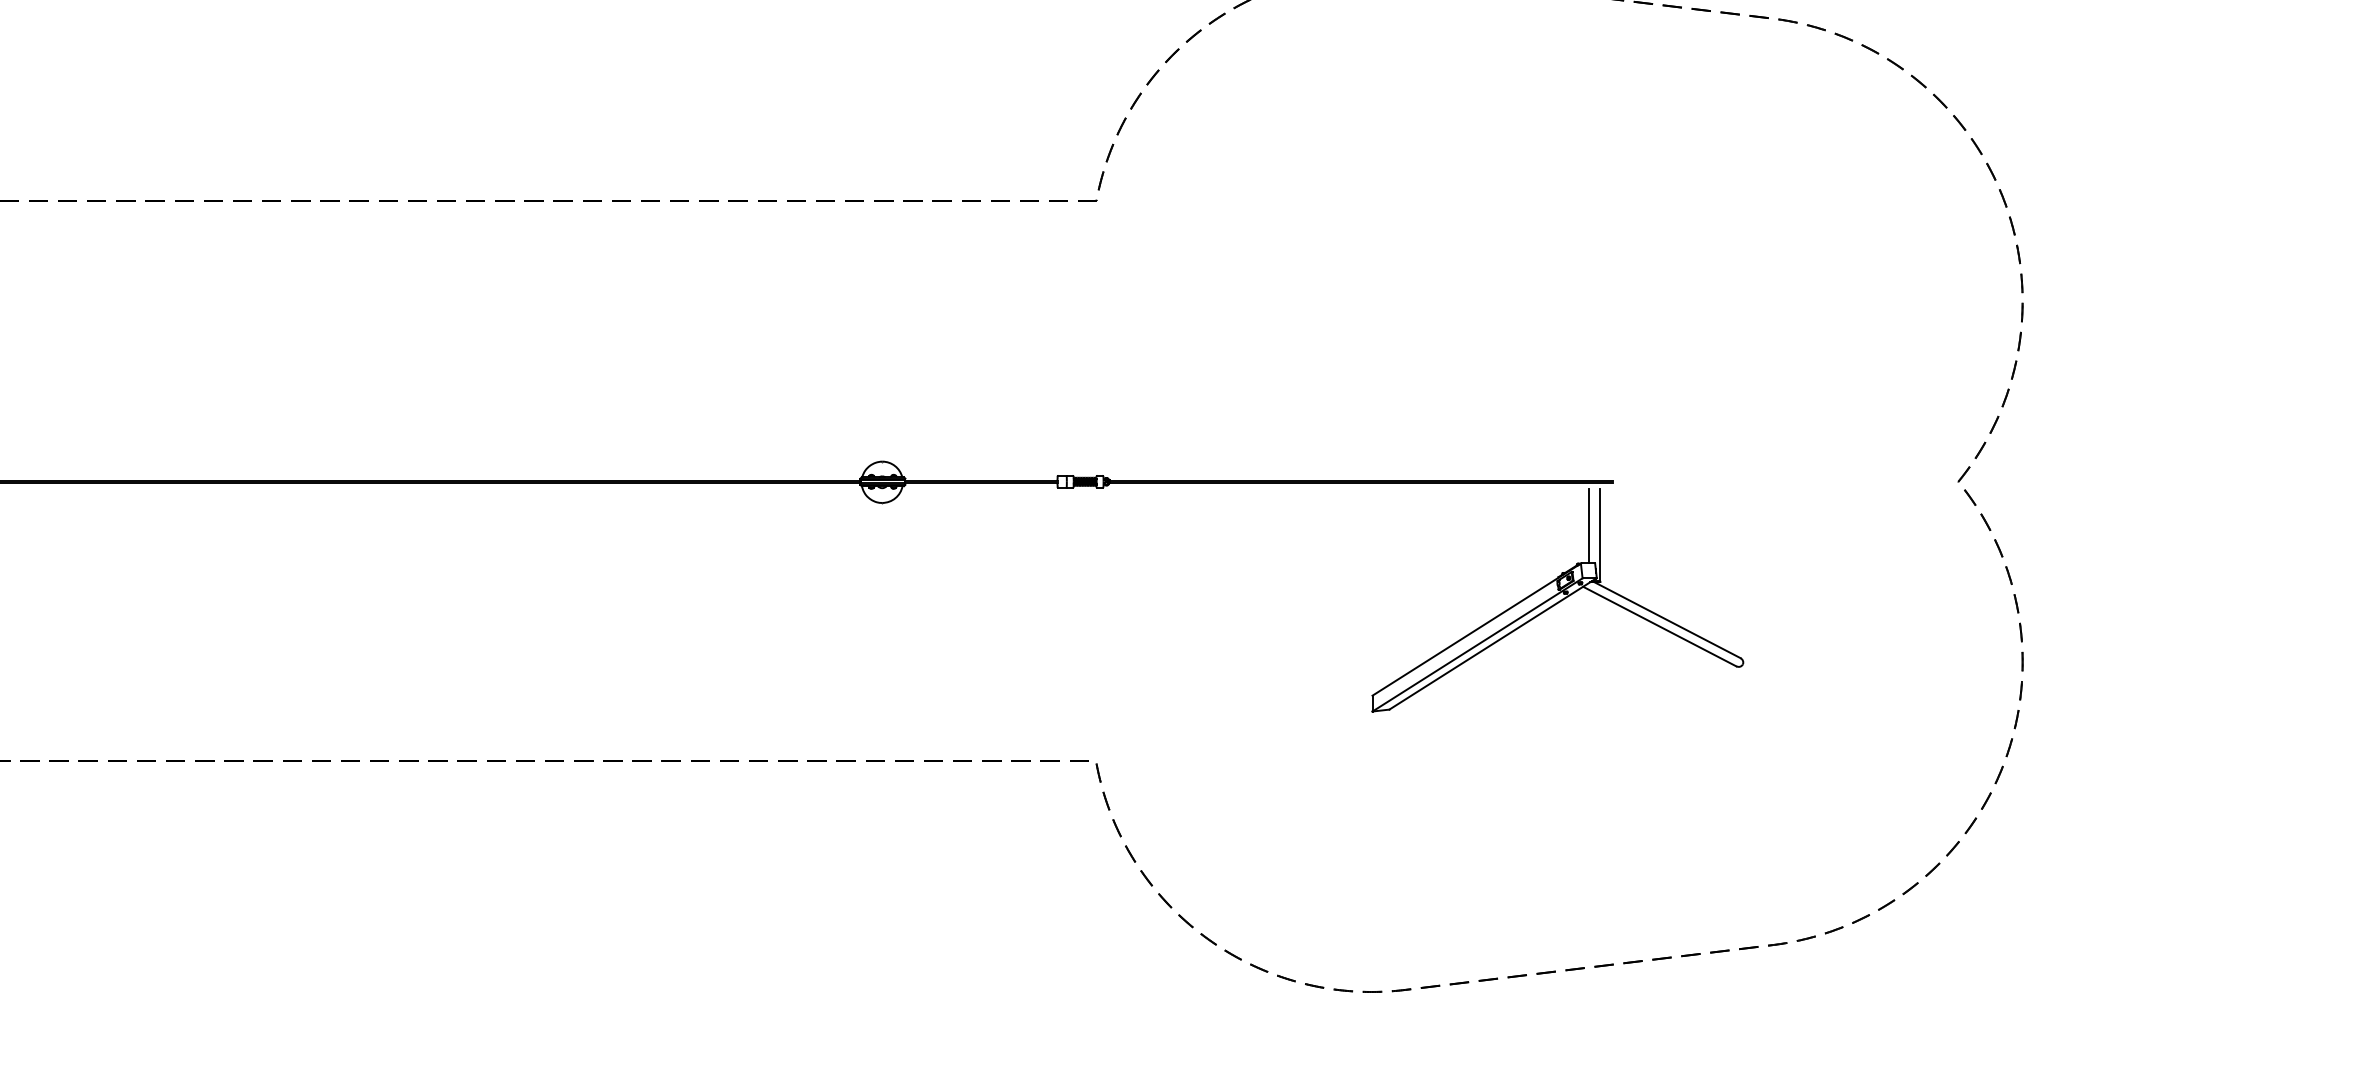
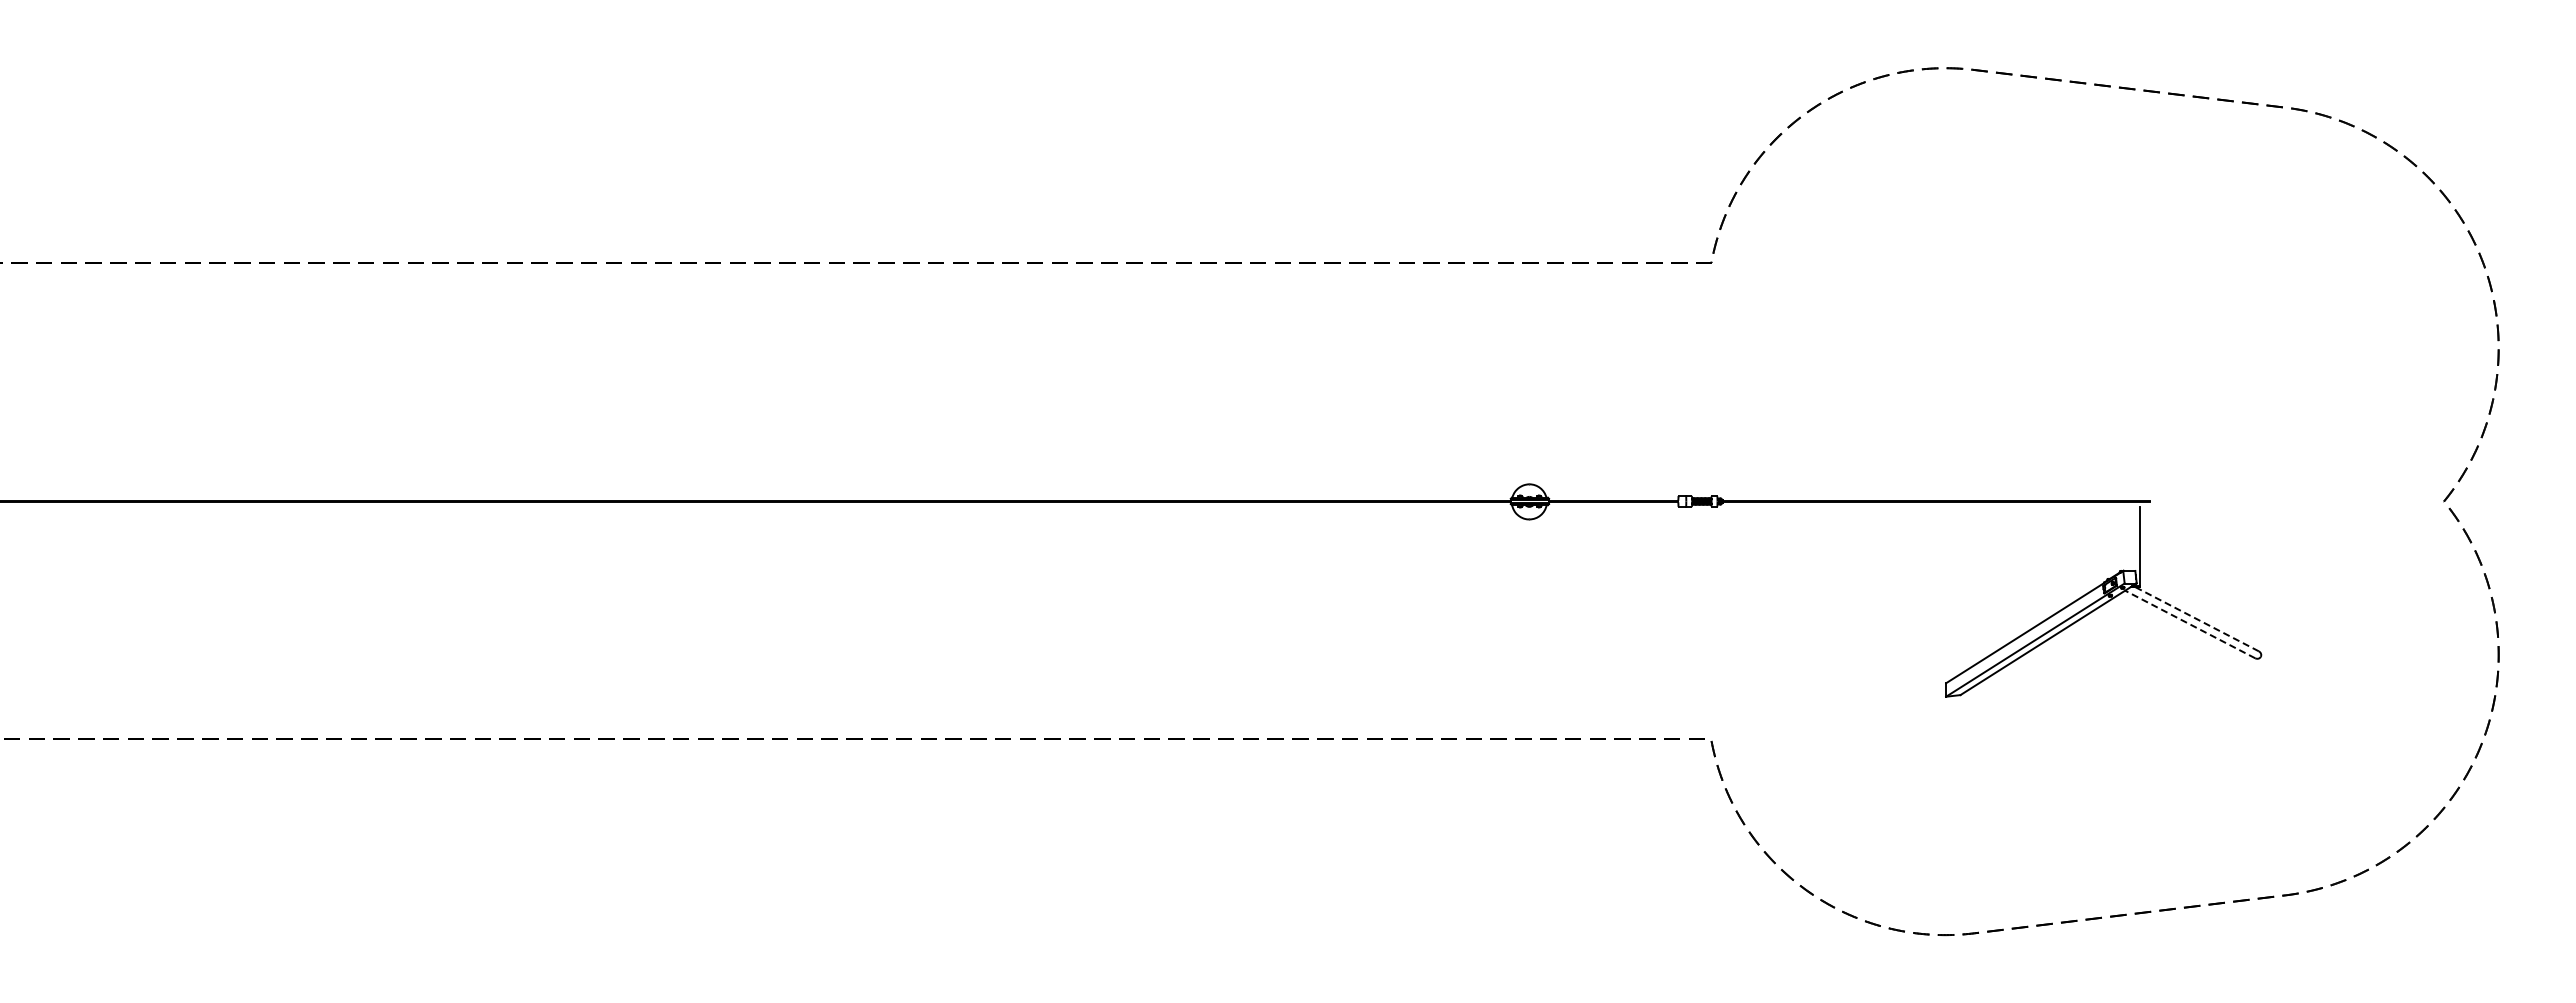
line: (1588, 525) -> (2129, 538), removed
line: (1667, 620) -> (2196, 619), solid -> dashed
line: (1658, 626) -> (2189, 624), solid -> dashed

